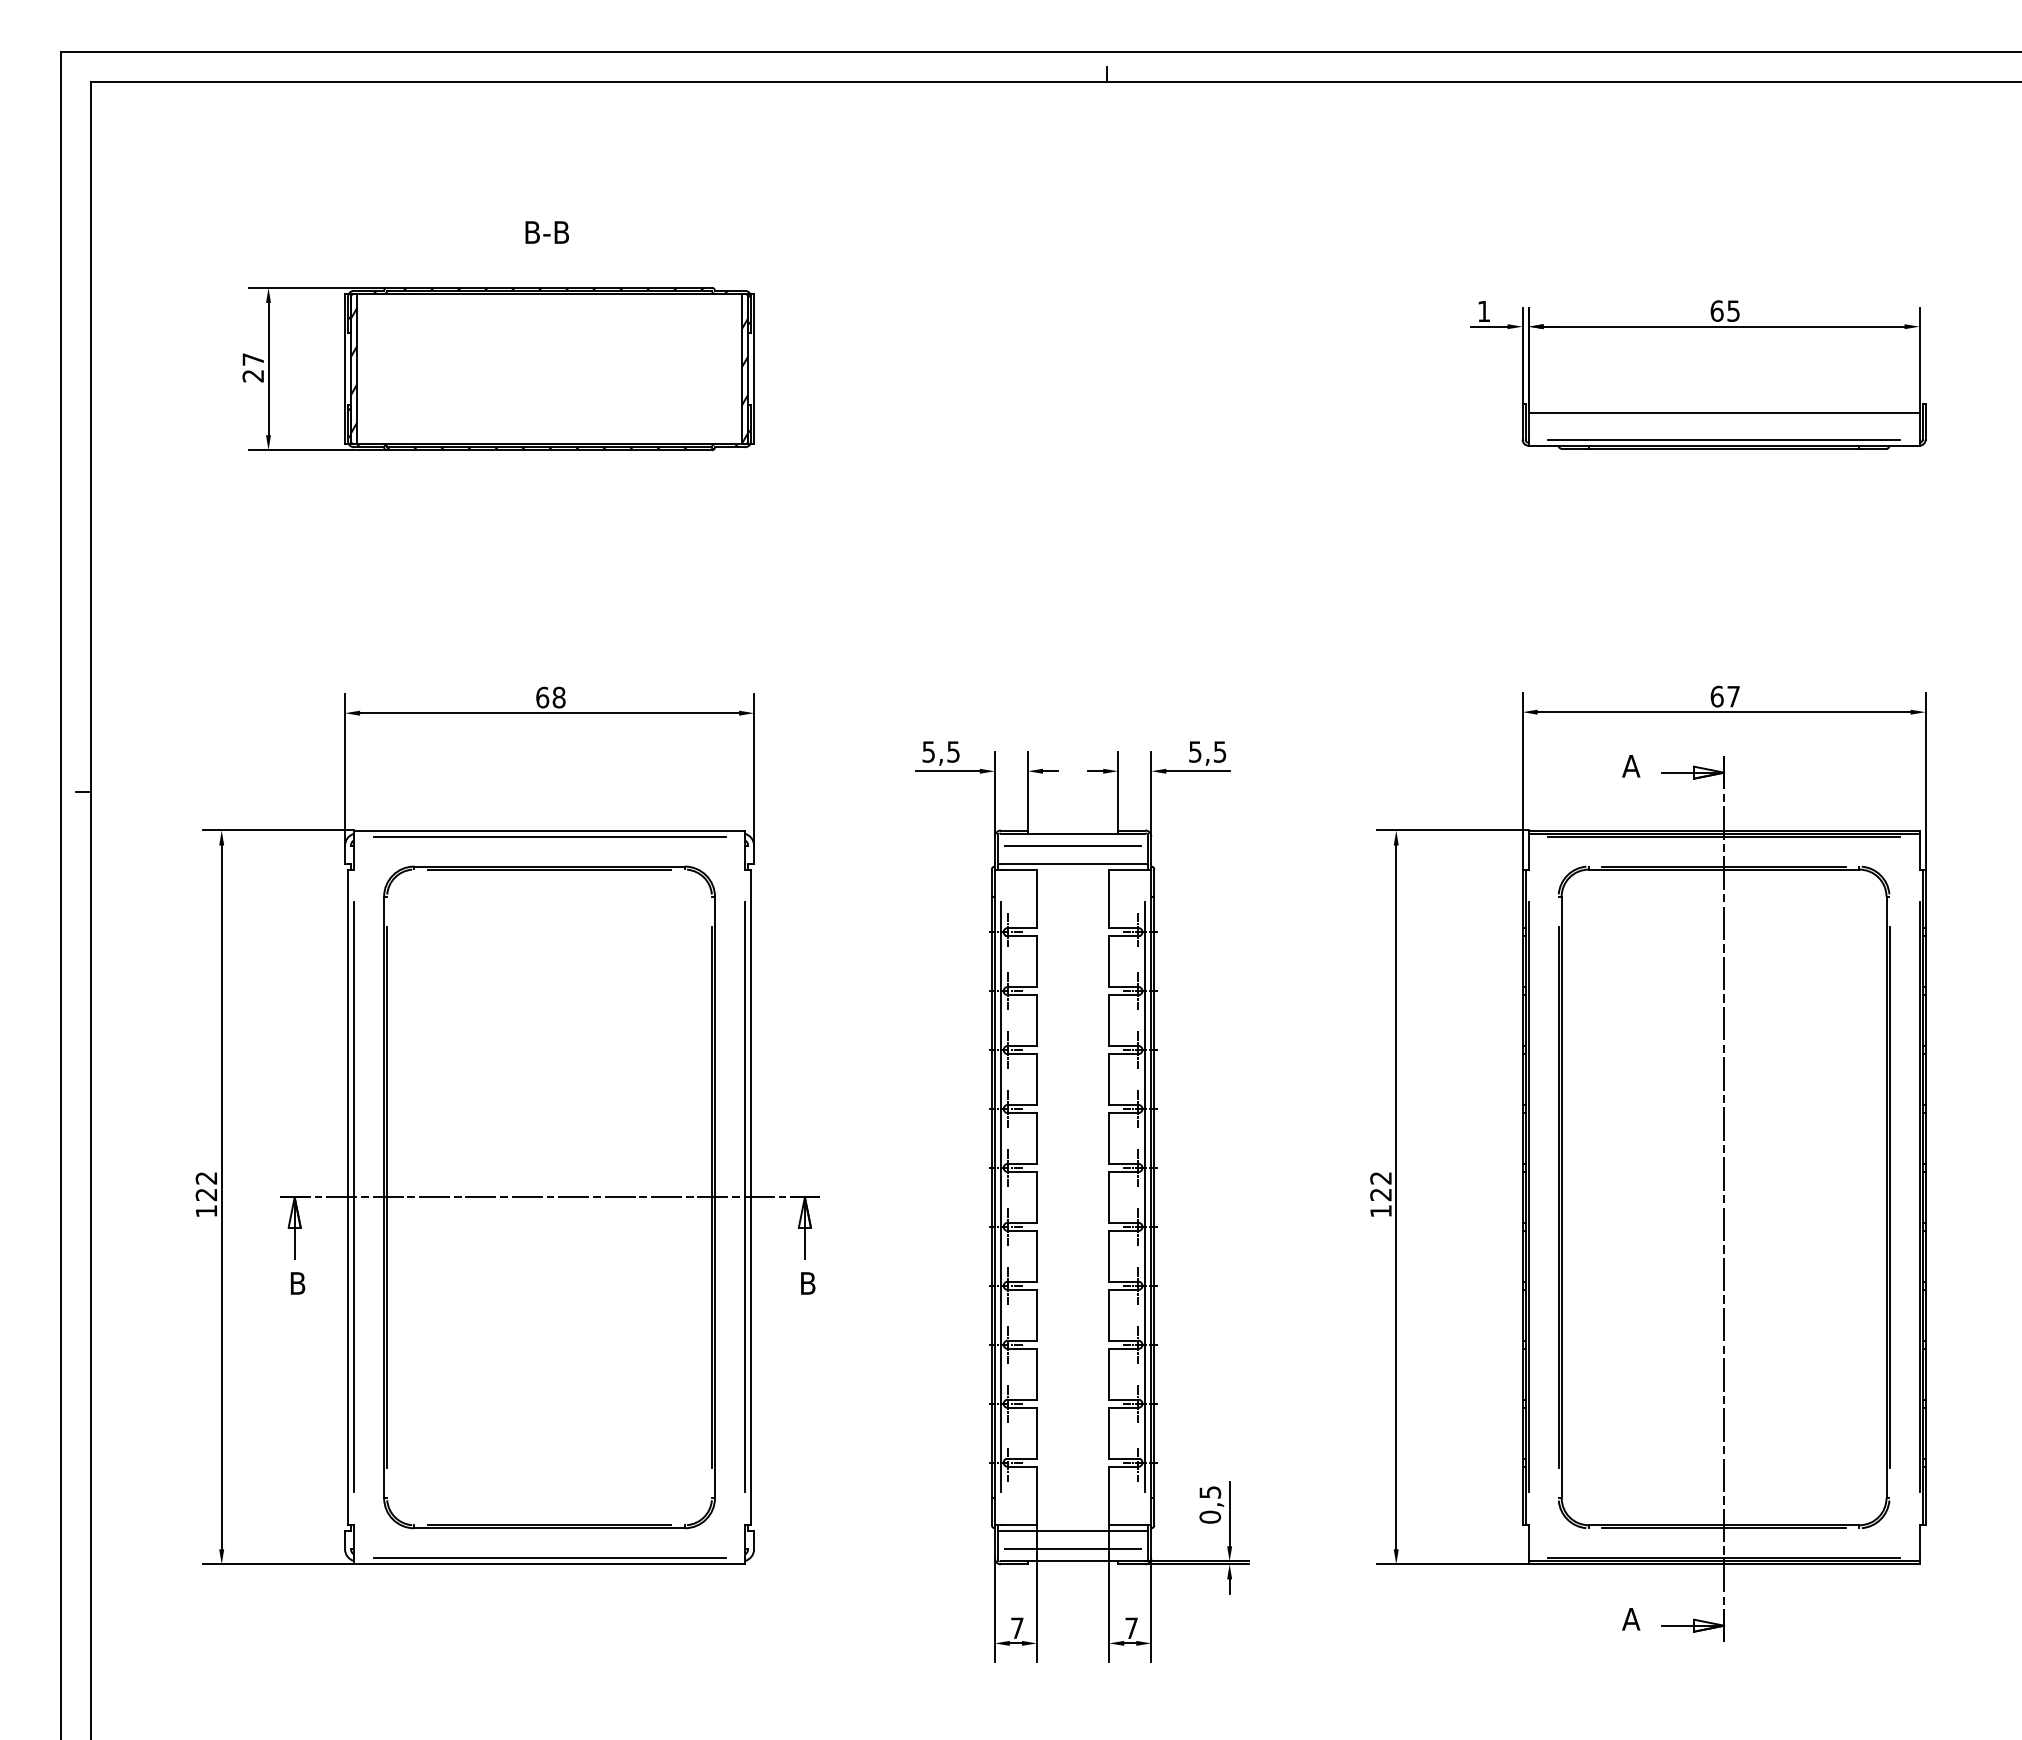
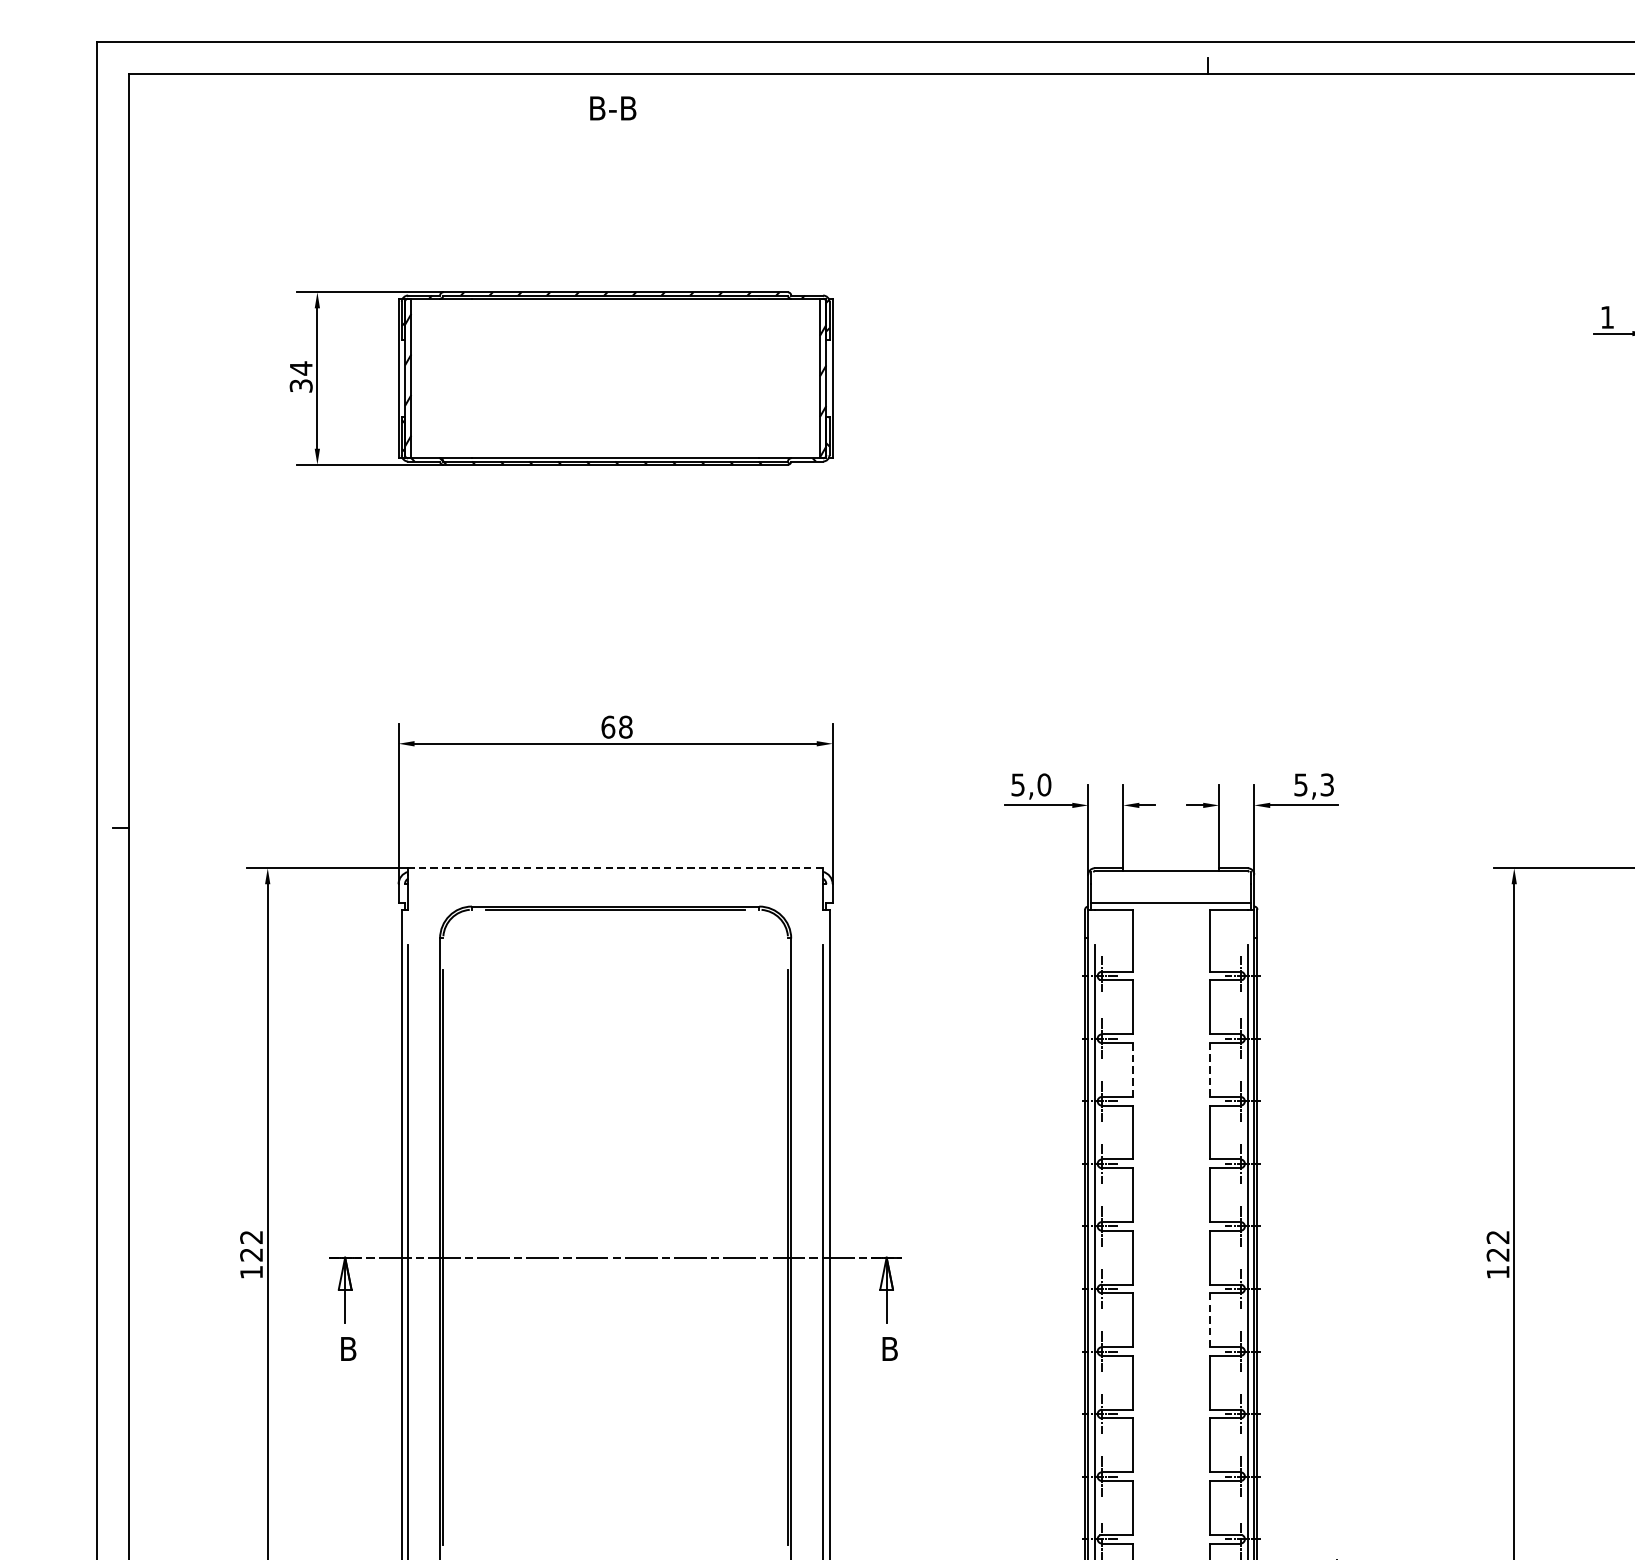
text: (546, 232) -> (612, 108), moved
text: (253, 367) -> (301, 376), 27 -> 34
text: (953, 751) -> (1044, 784), 5,5 -> 5,0
text: (1220, 751) -> (1327, 784), 5,5 -> 5,3
line: (549, 830) -> (615, 868), solid -> dashed
line: (549, 836) -> (615, 874), removed
line: (1072, 845) -> (1170, 884), removed
line: (1109, 1020) -> (1209, 1069), solid -> dashed
line: (1037, 1021) -> (1133, 1070), solid -> dashed
line: (1109, 1255) -> (1209, 1319), solid -> dashed

